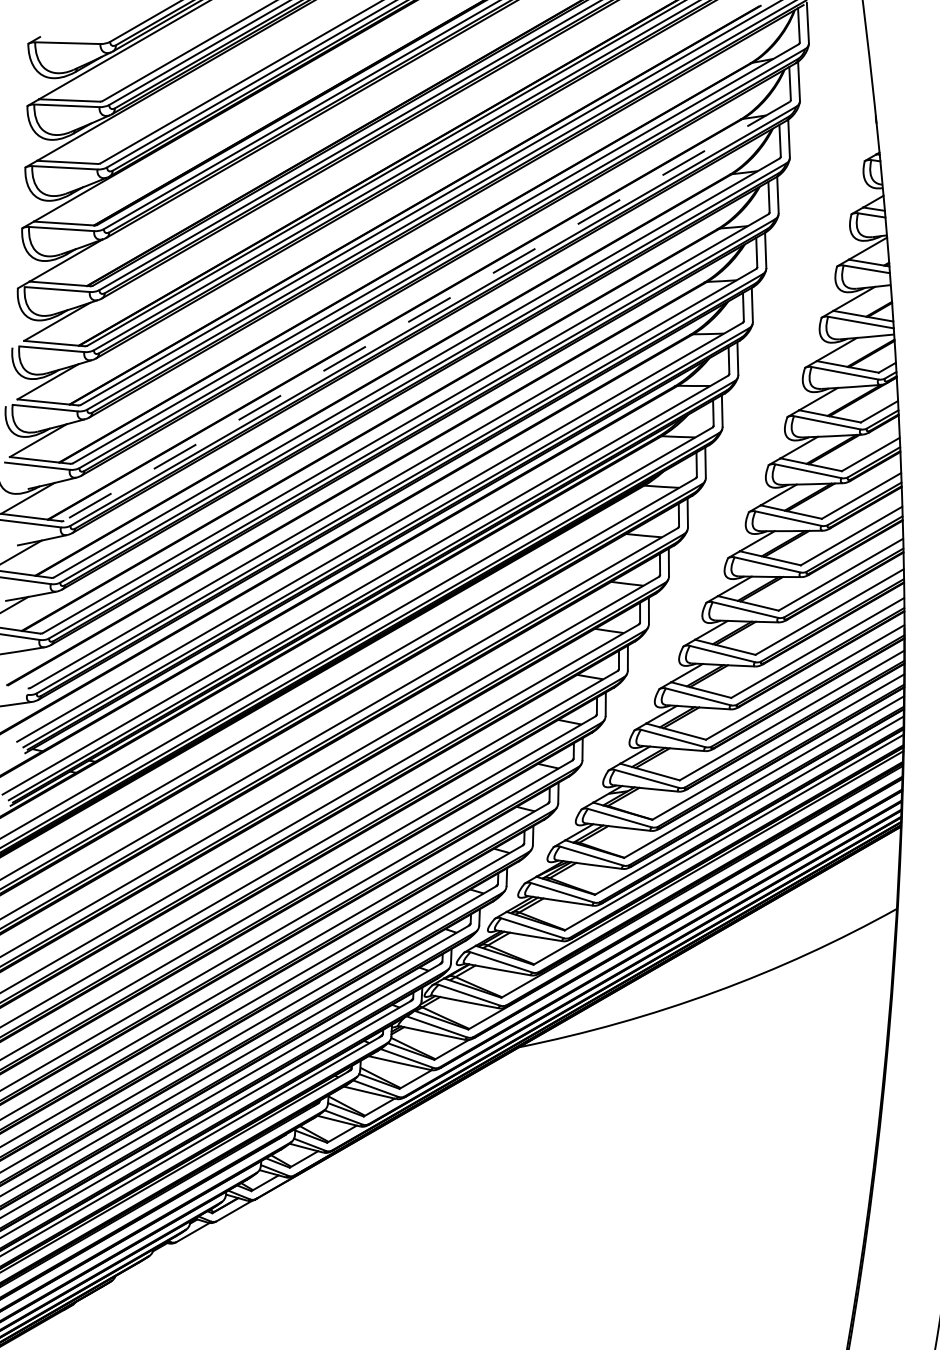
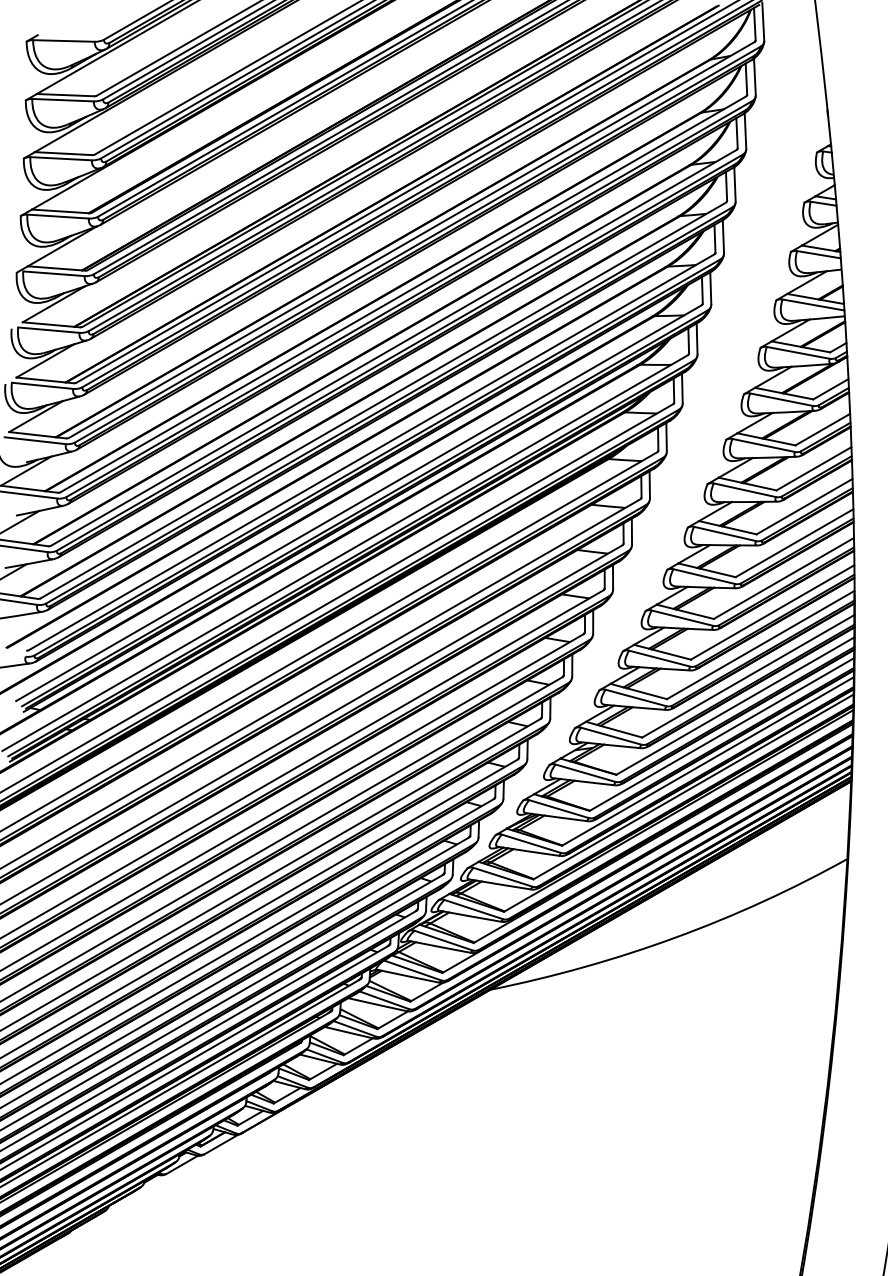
line: (427, 311) -> (403, 294), dashed -> solid

